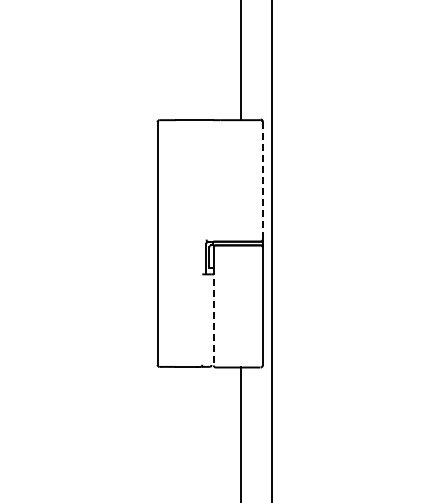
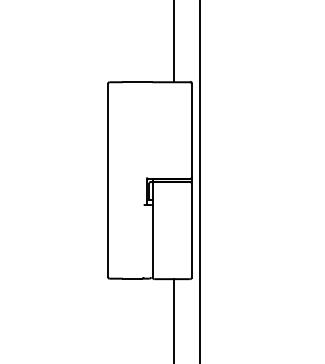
line: (262, 180) -> (191, 130), dashed -> solid
line: (213, 316) -> (152, 238), dashed -> solid

